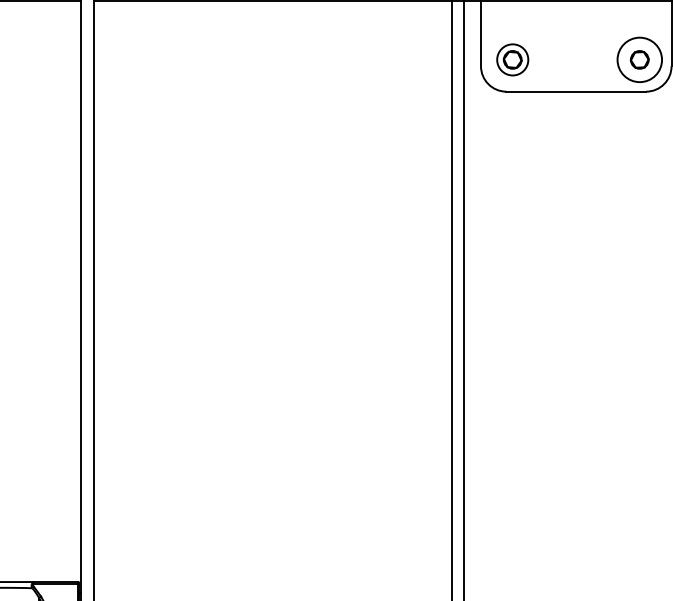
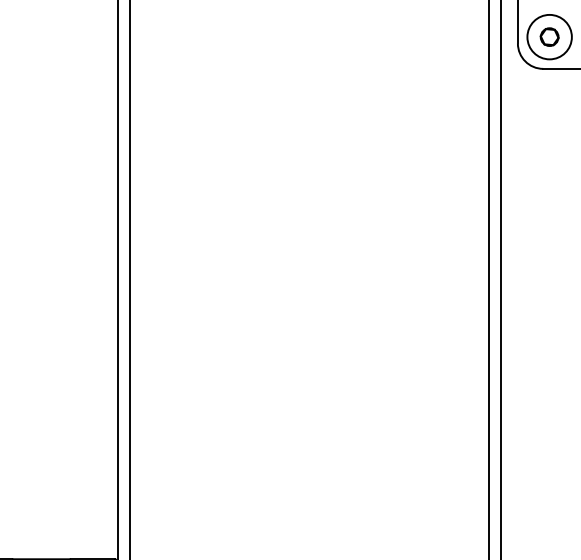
circle: (512, 59) -> (549, 36), size x1.43

